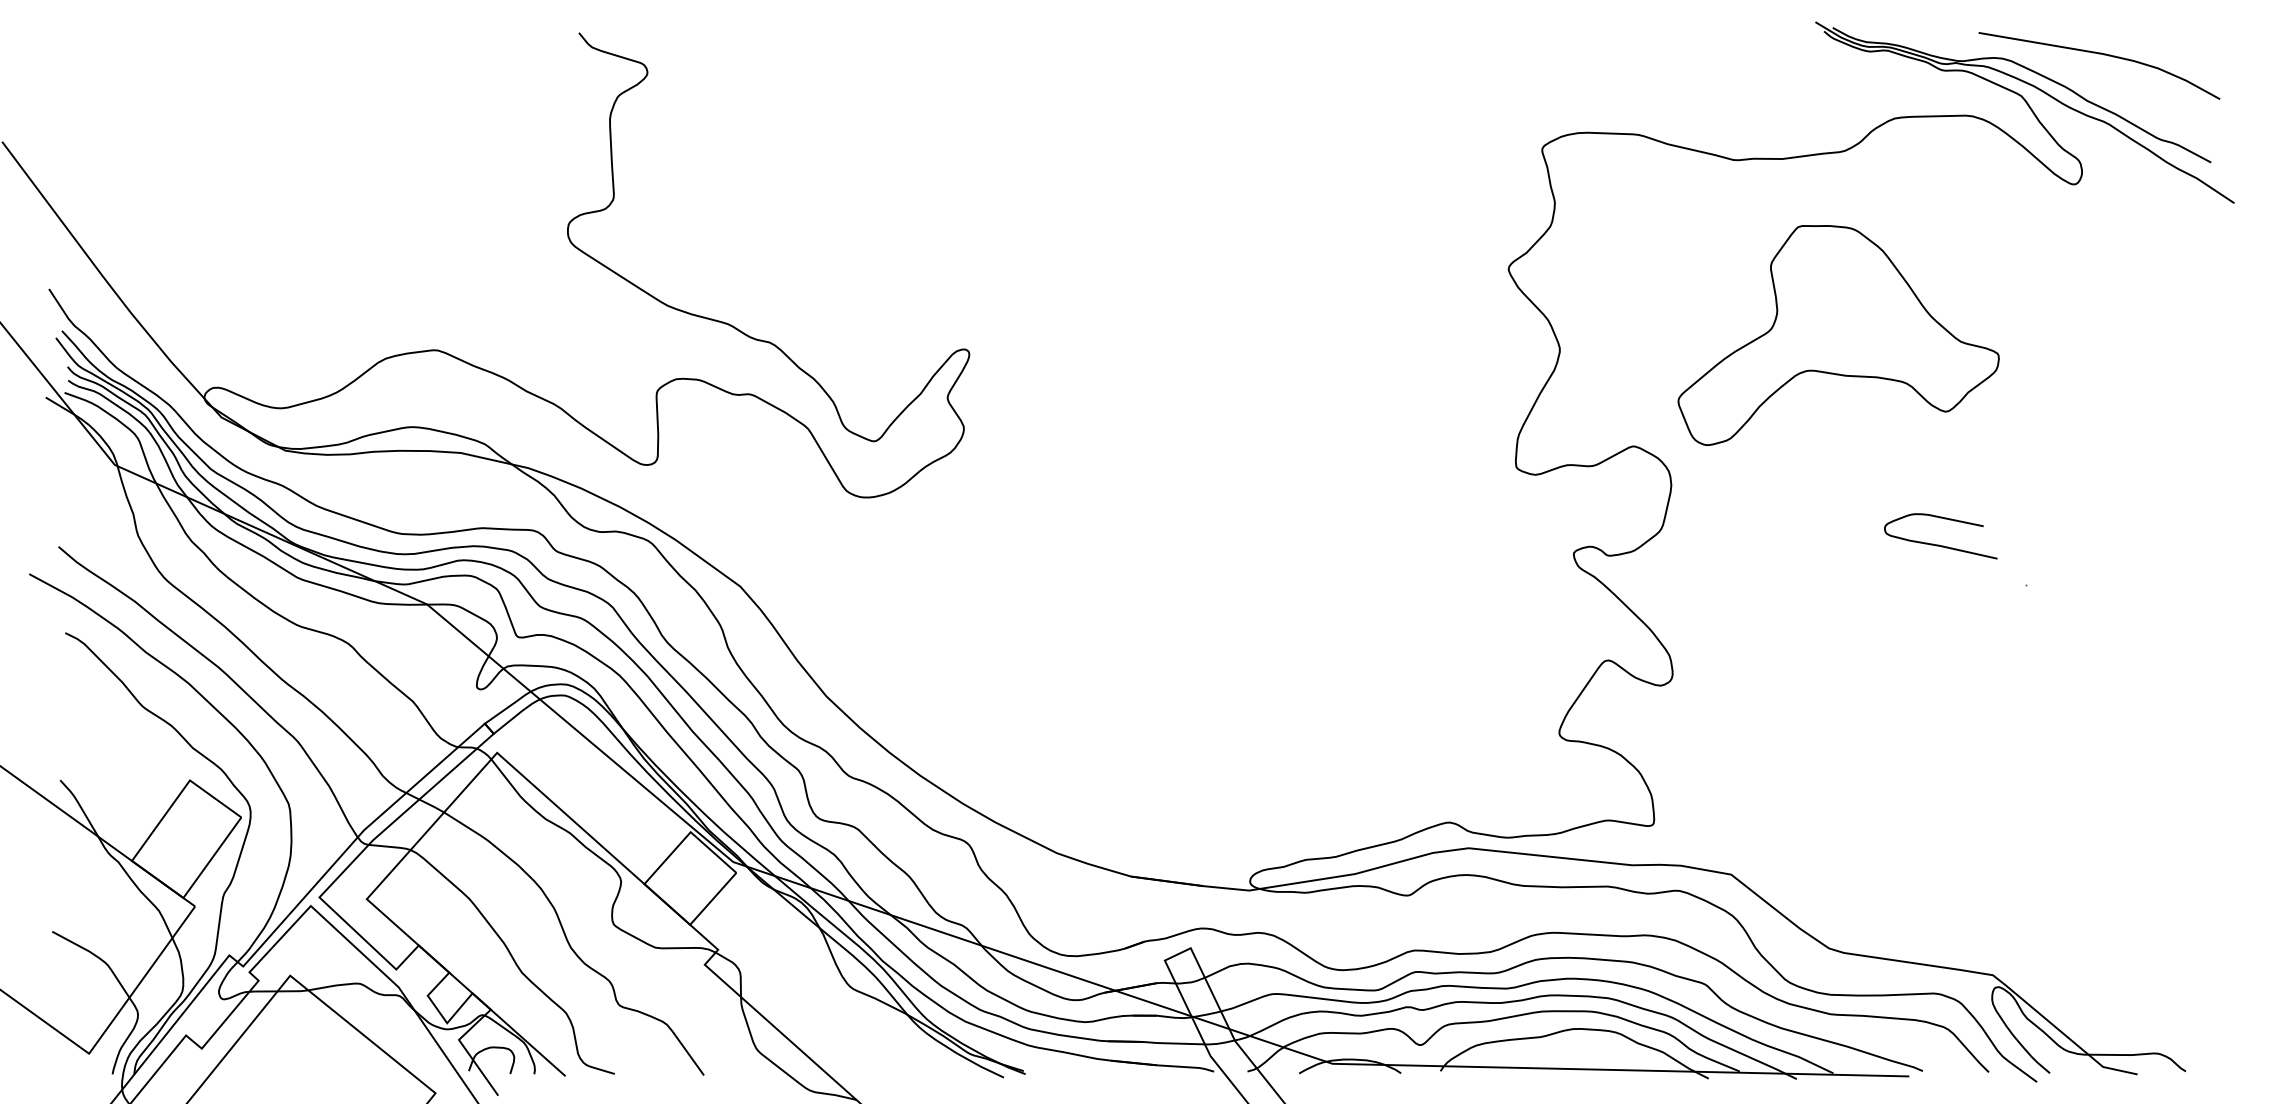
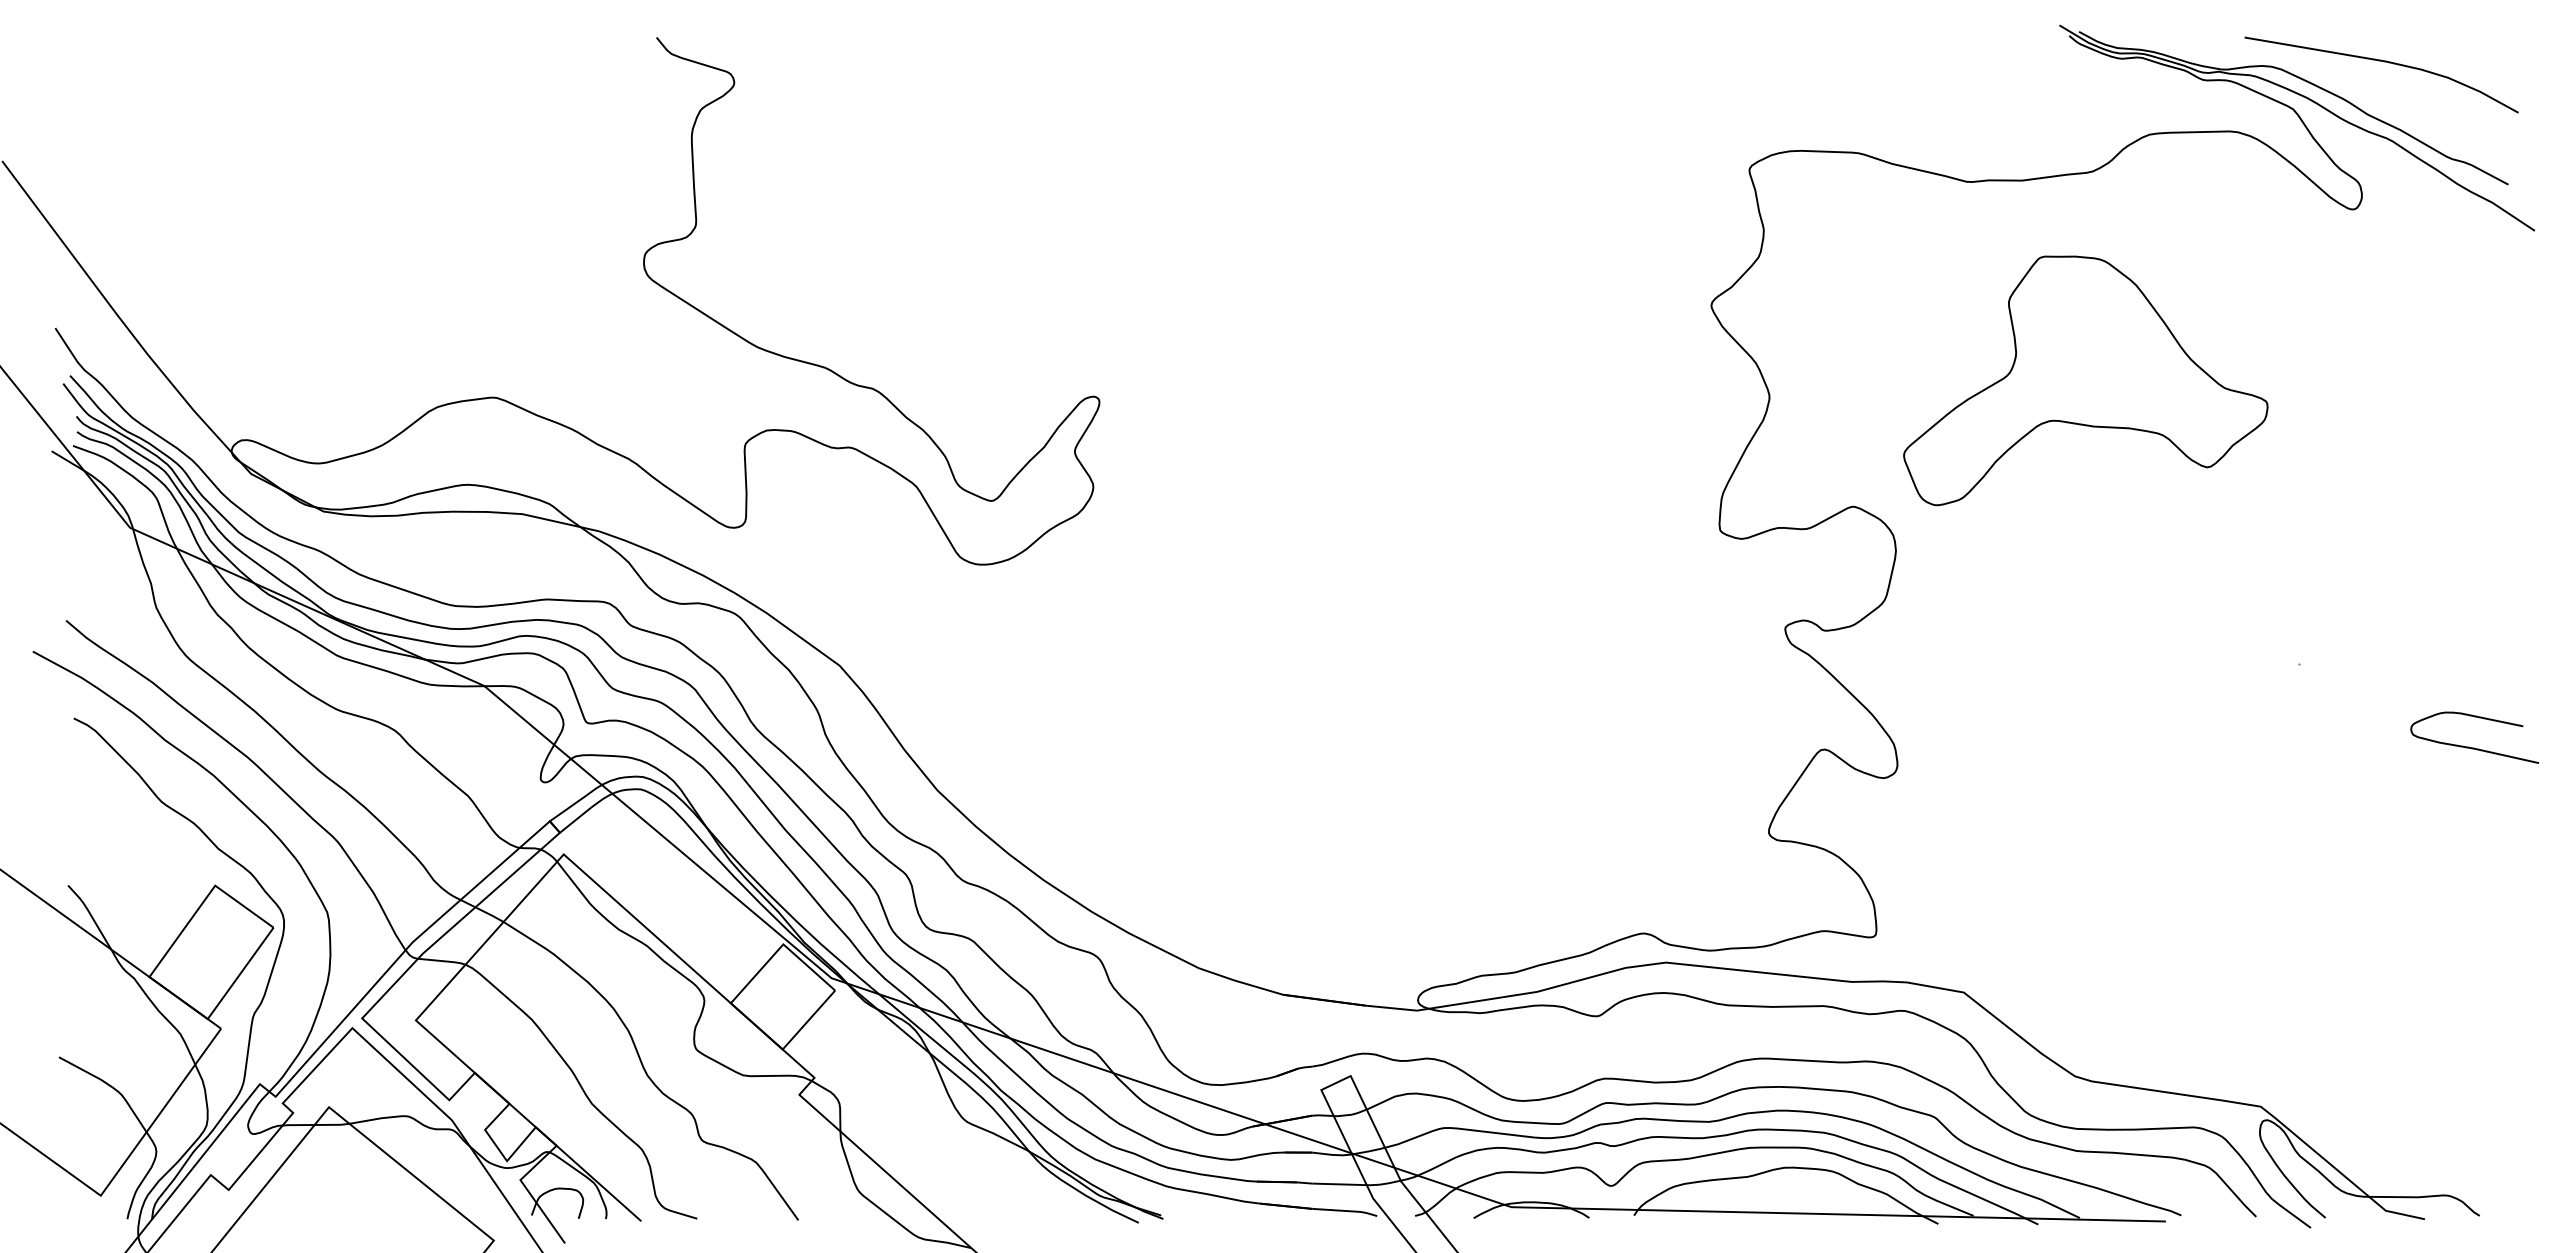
curve: (1940, 544) -> (2474, 747), moved

